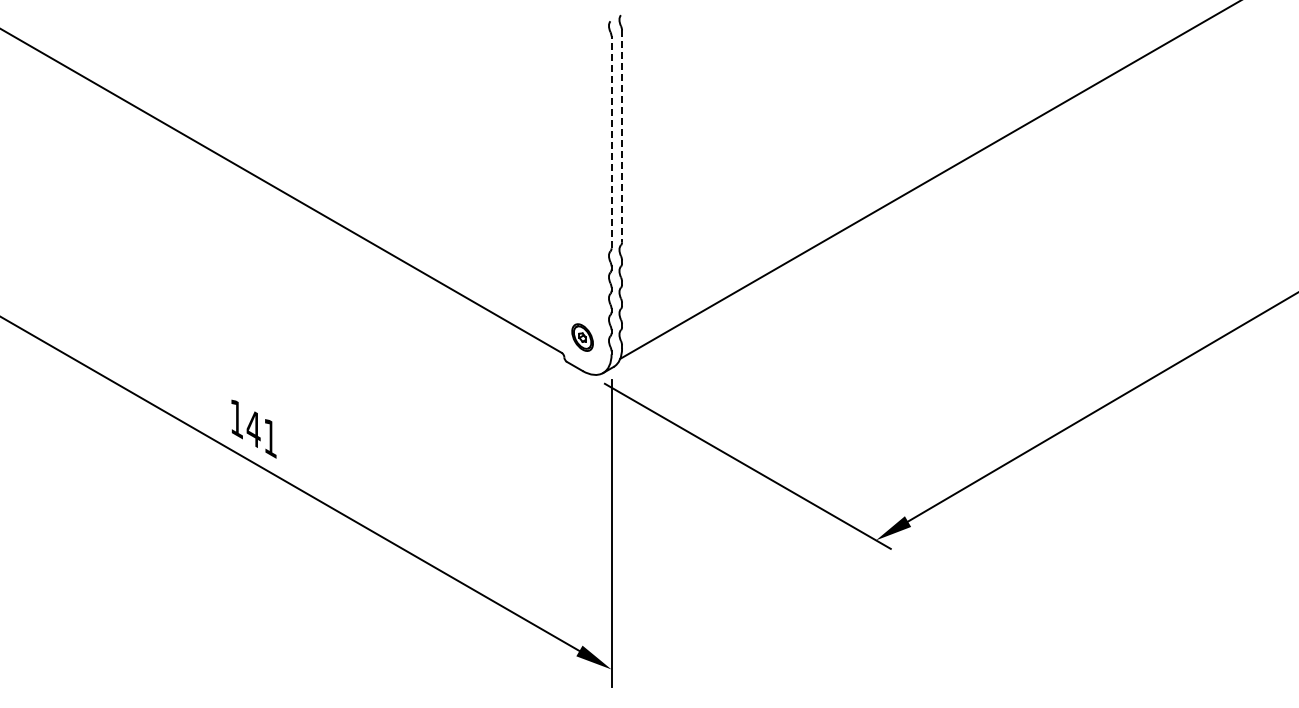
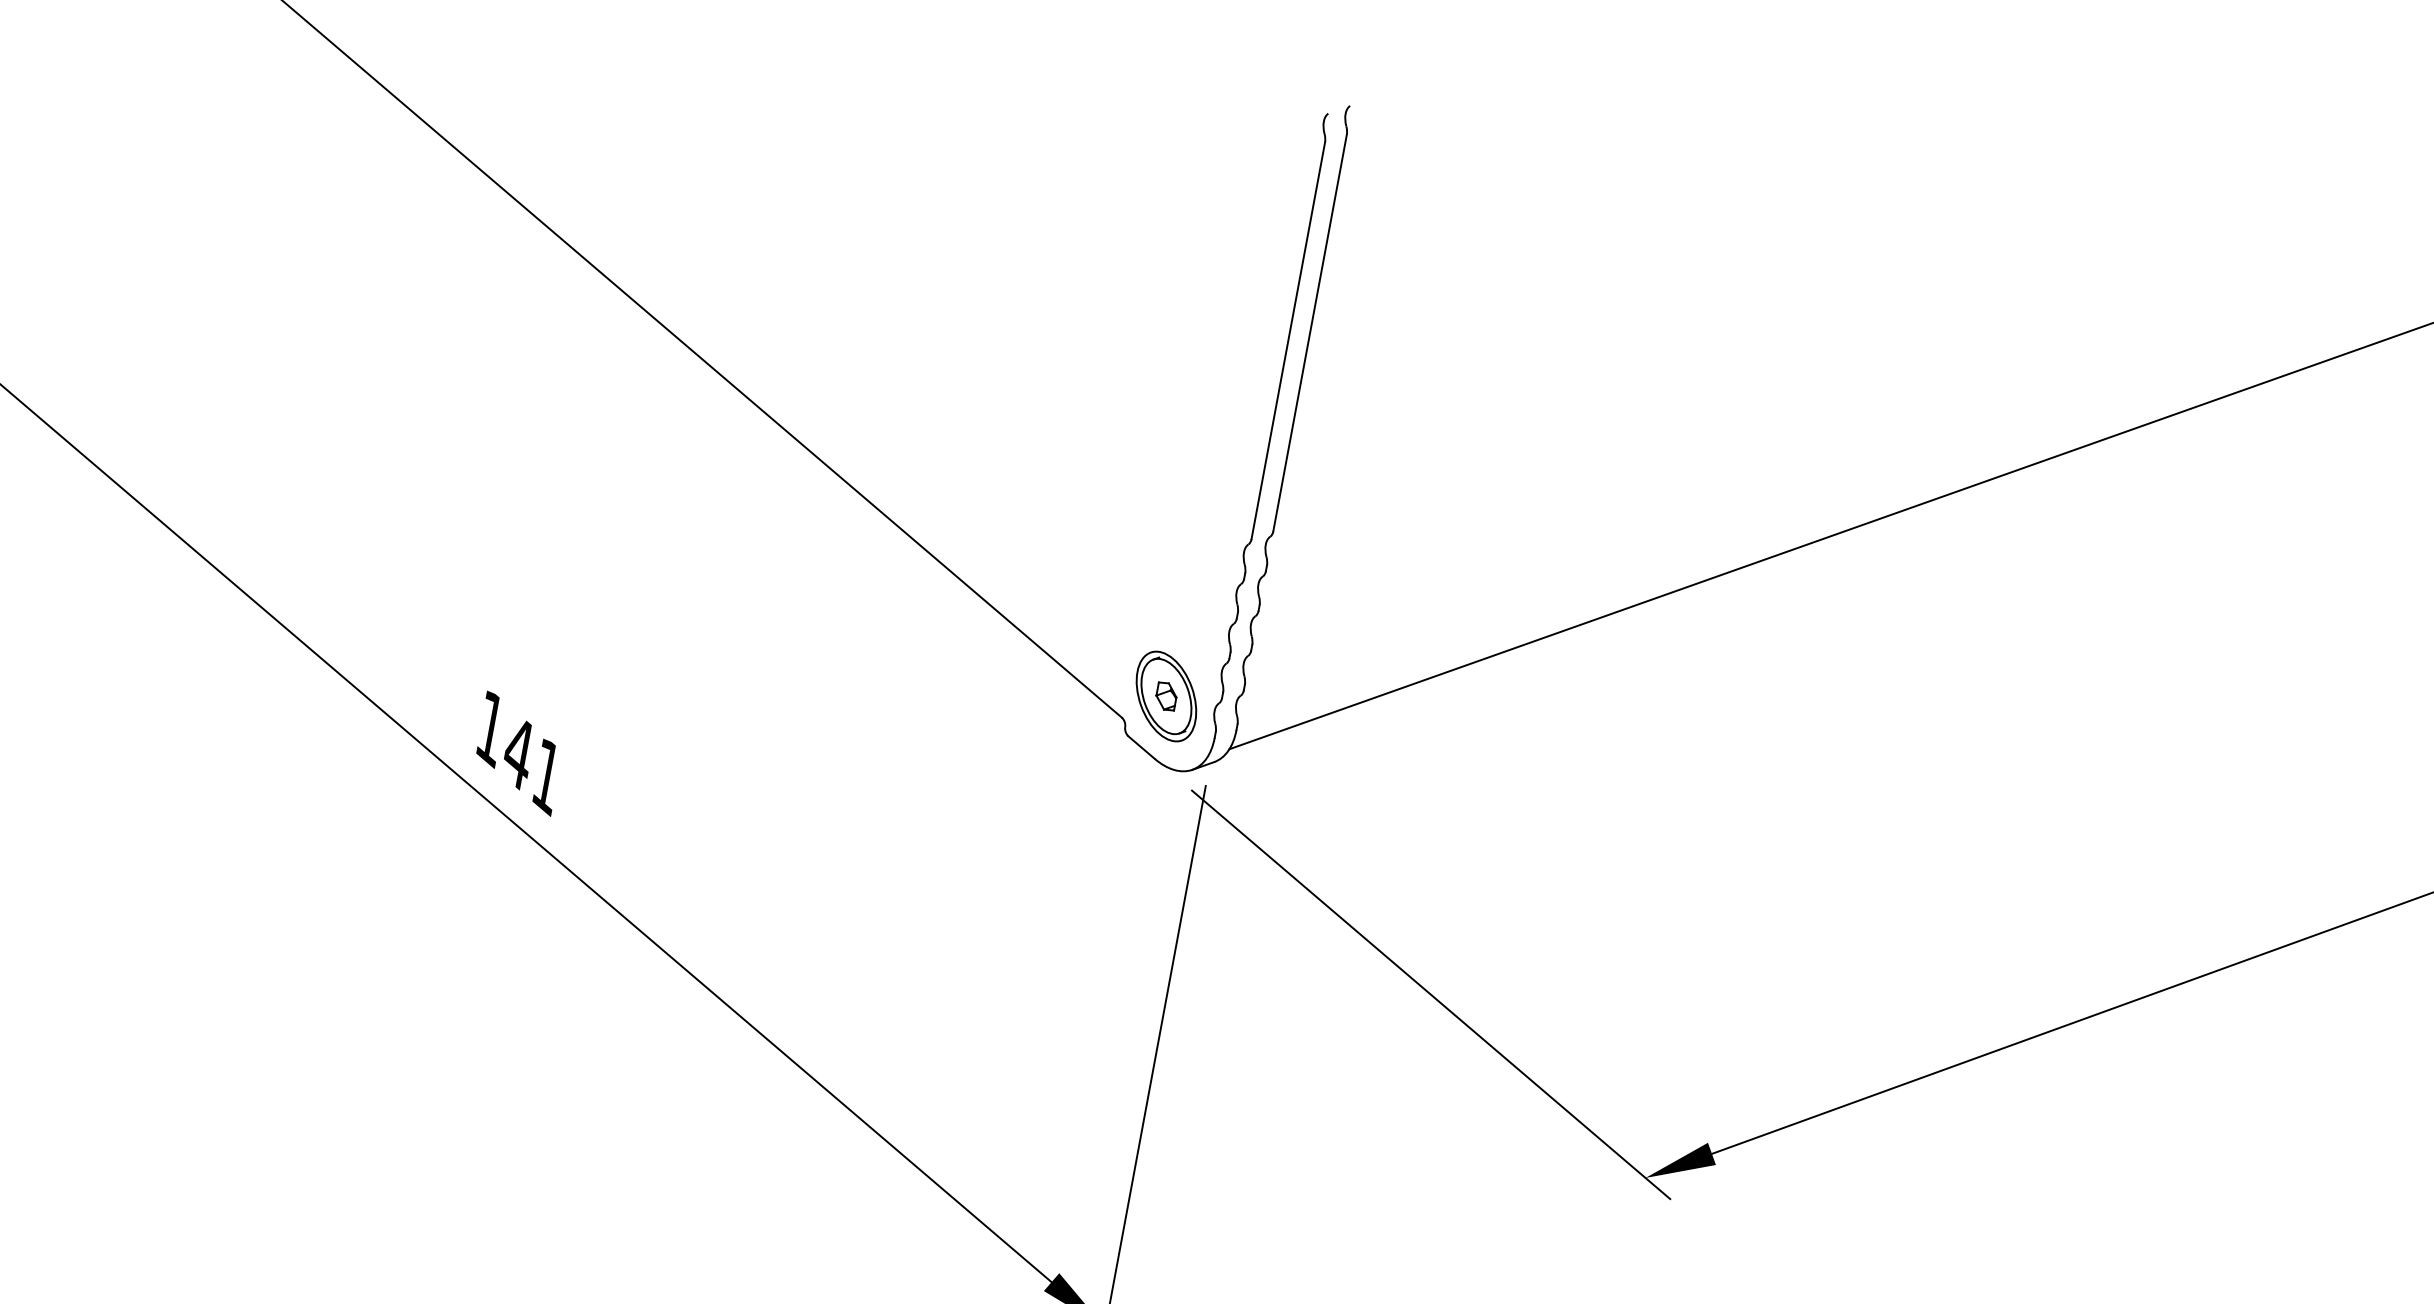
line: (622, 136) -> (1310, 333), dashed -> solid
line: (611, 142) -> (1288, 340), dashed -> solid
part: (582, 337) -> (1166, 696), size x1.67

